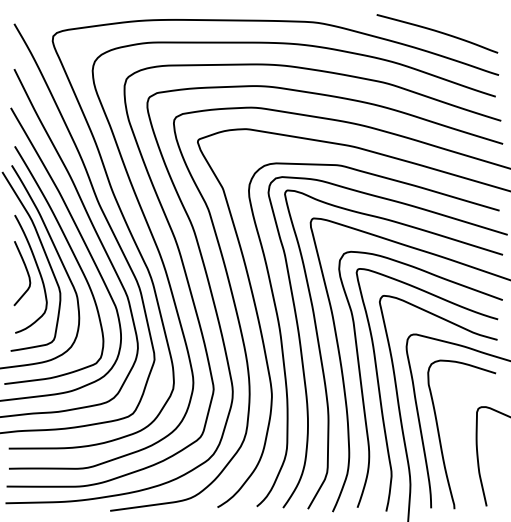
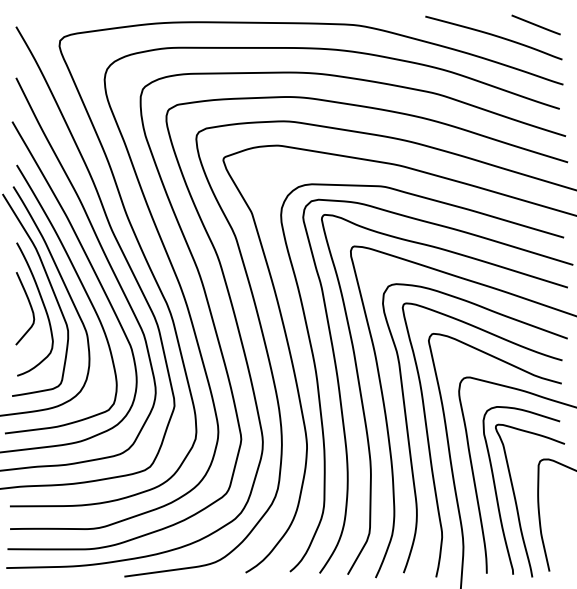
line: (474, 22) -> (535, 25), added
curve: (458, 446) -> (517, 503), added

